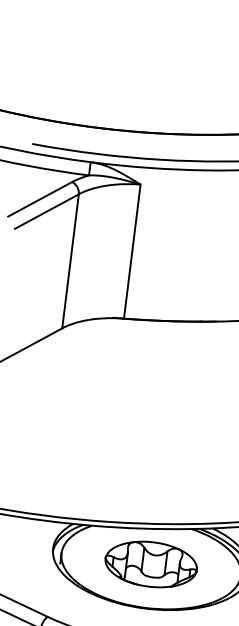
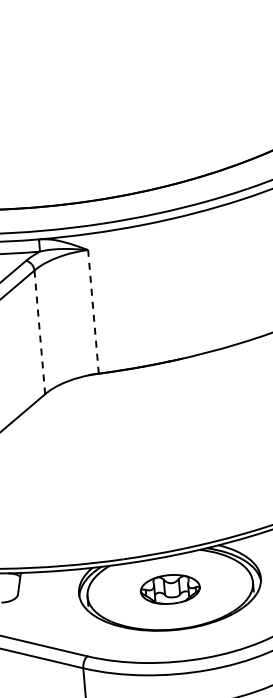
line: (132, 251) -> (93, 311), solid -> dashed
line: (70, 261) -> (39, 332), solid -> dashed
part: (151, 564) -> (170, 589), size x0.7

